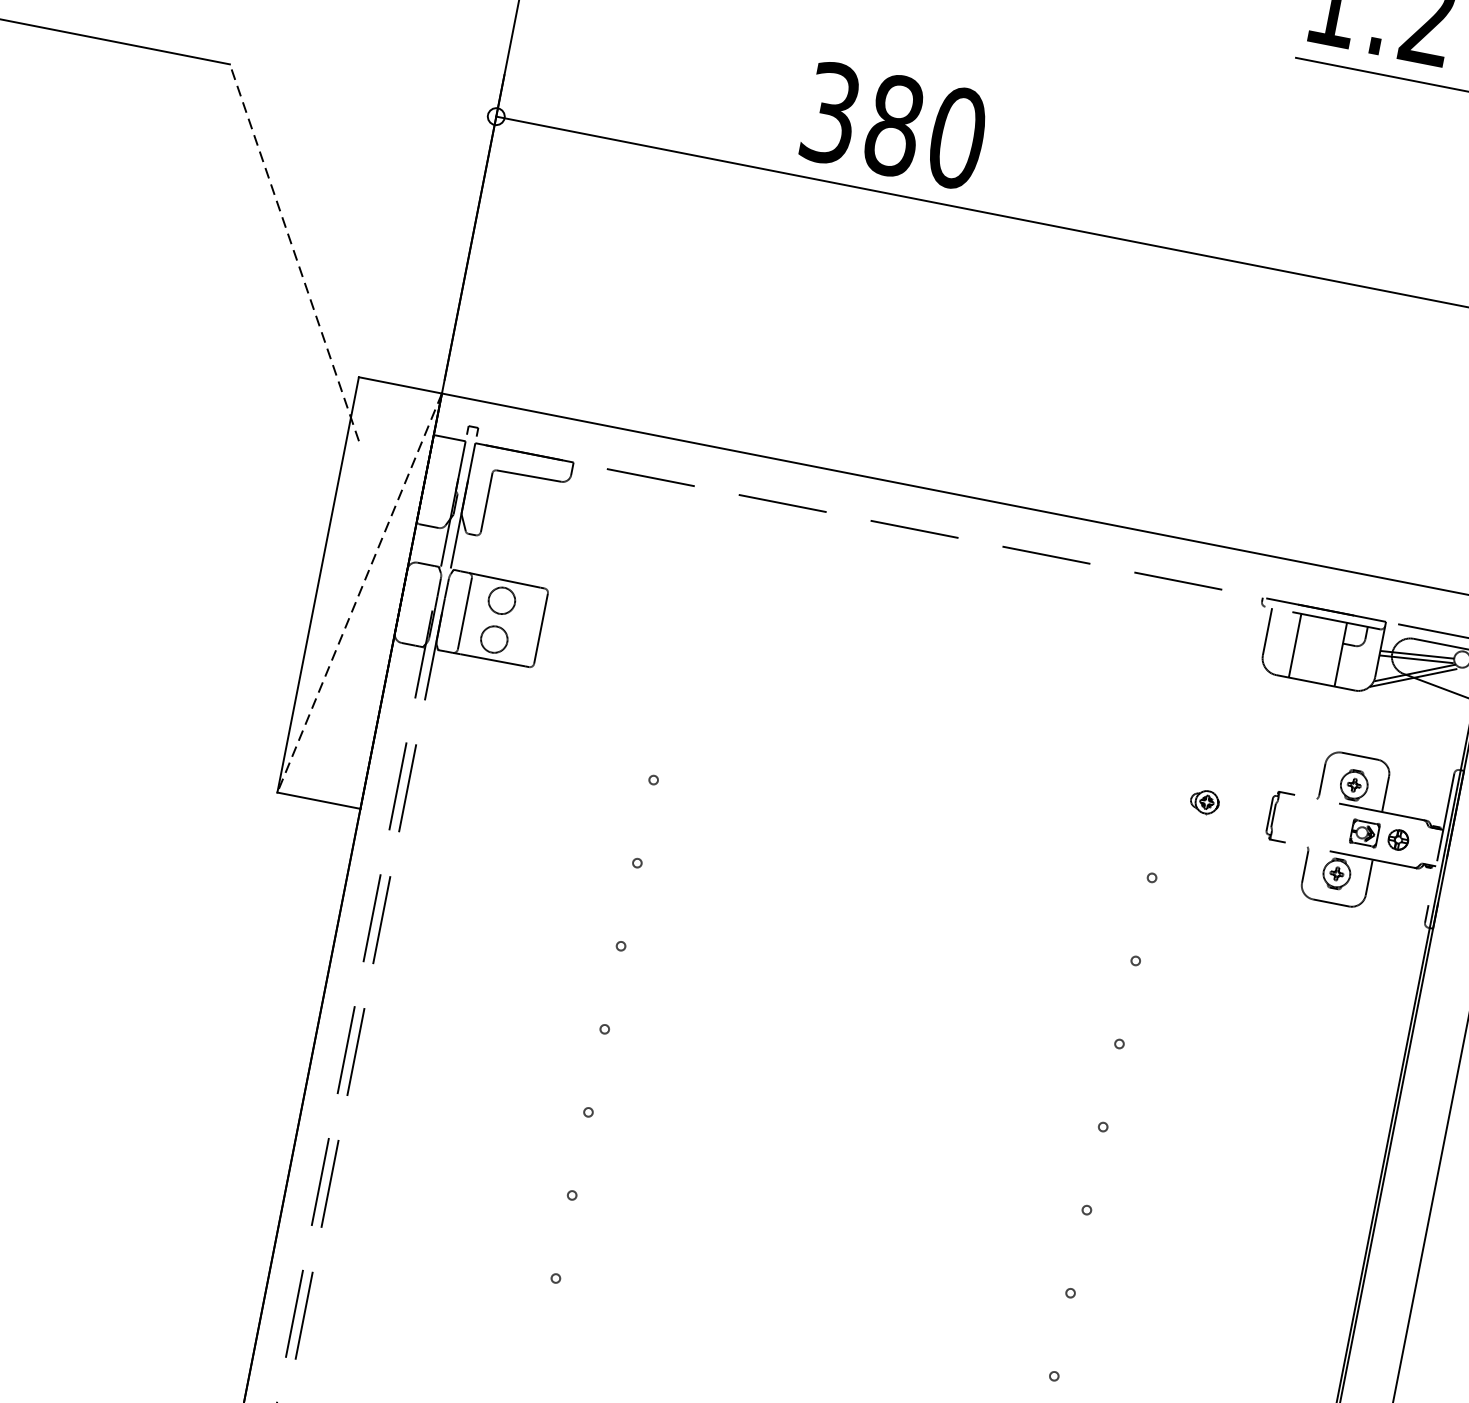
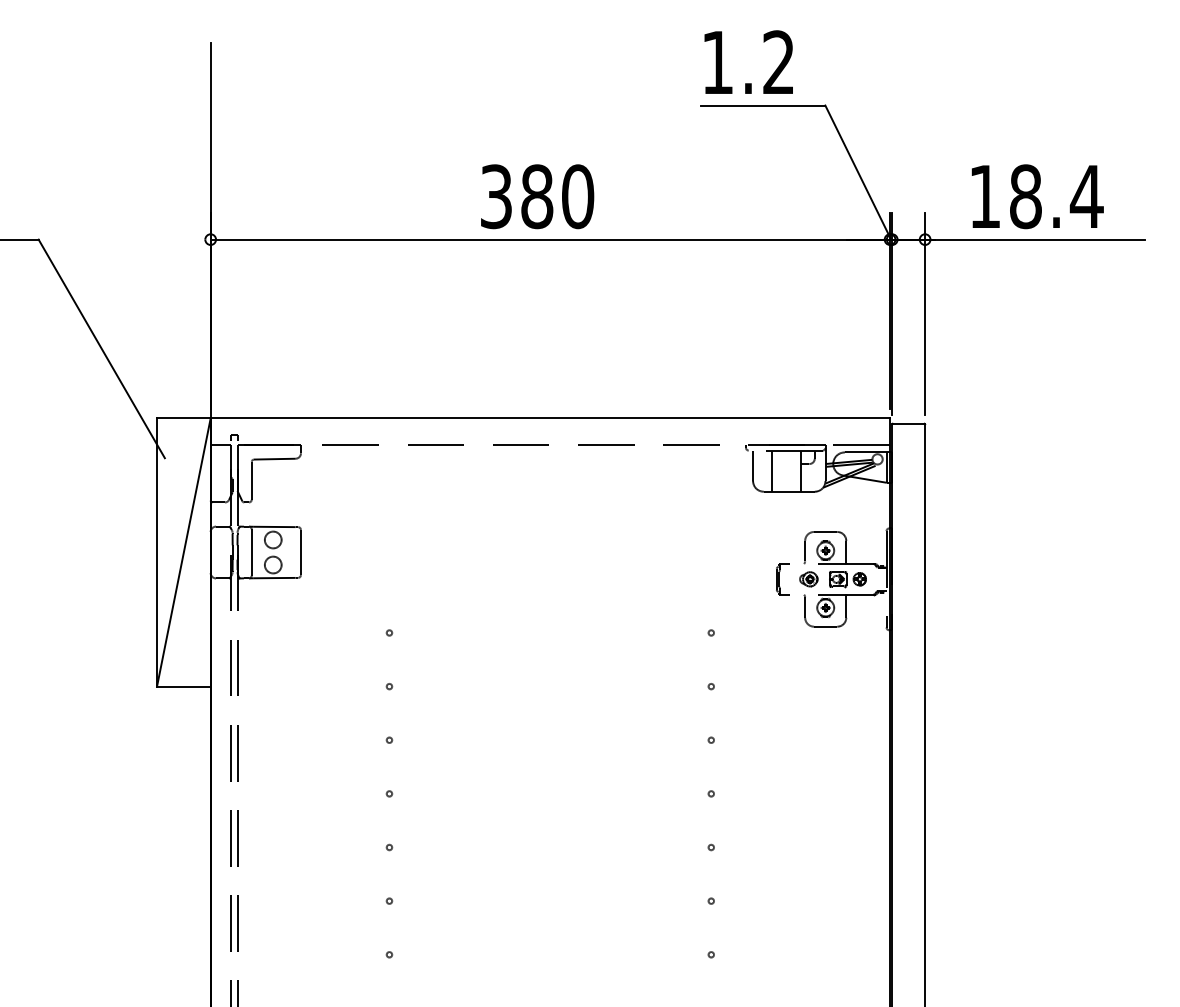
text: (894, 125) -> (537, 196), moved
line: (294, 252) -> (101, 348), dashed -> solid
line: (359, 592) -> (183, 552), dashed -> solid
part: (1204, 802) -> (808, 579), moved

